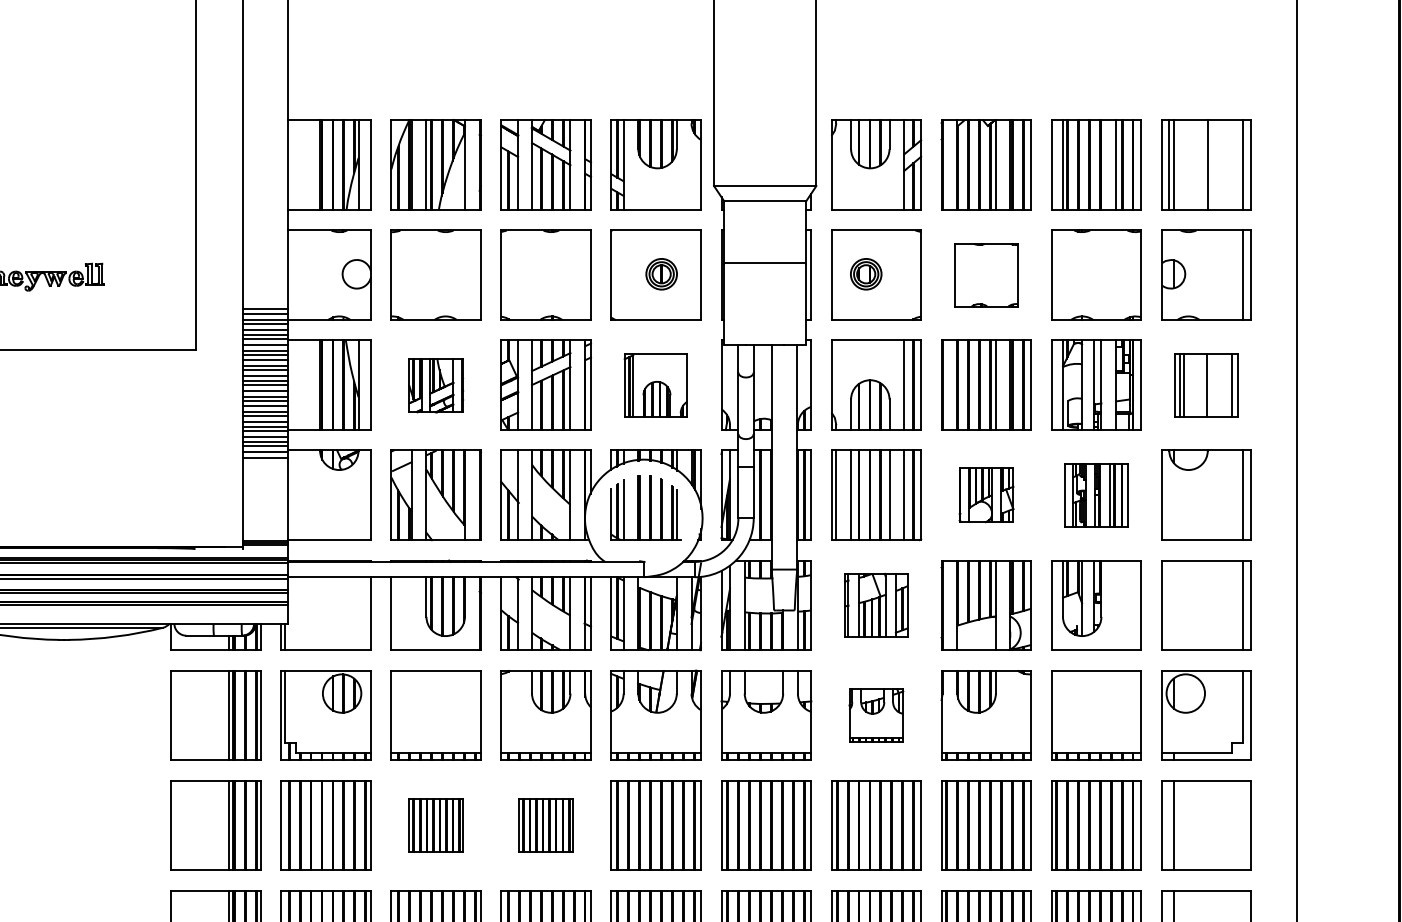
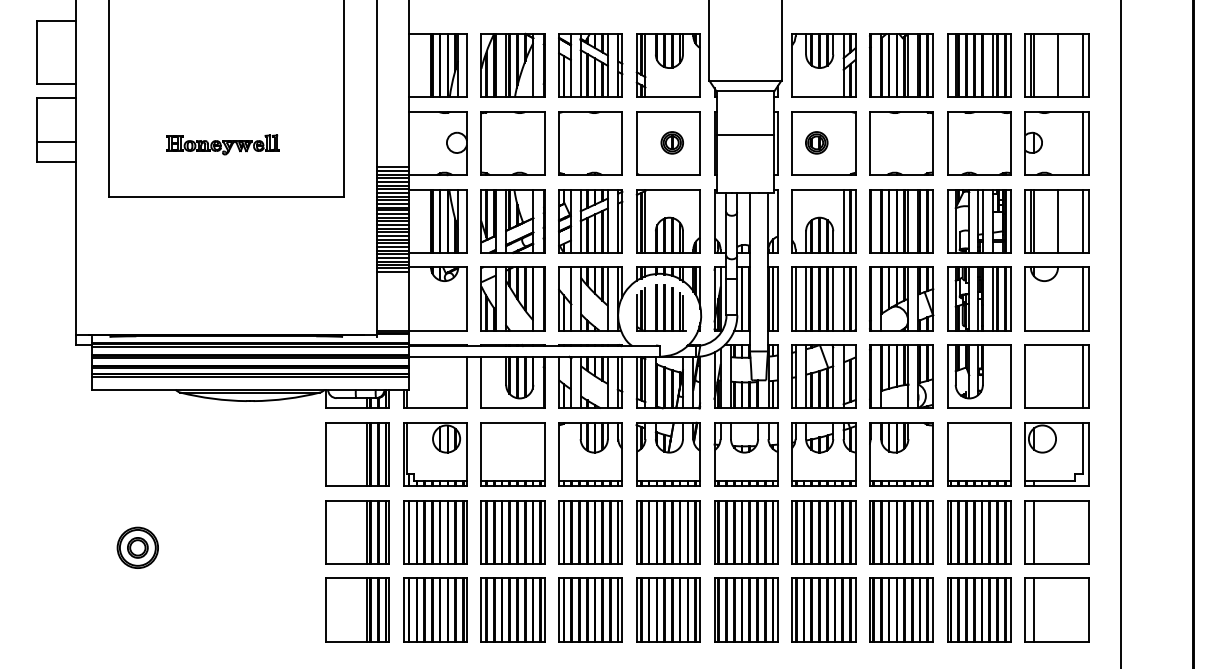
part: (986, 275) -> (901, 143), size x1.43
part: (435, 385) -> (512, 221), size x1.67
part: (654, 385) -> (667, 221), size x1.43
part: (1205, 385) -> (1056, 221), size x1.43
part: (986, 494) -> (901, 298), size x1.67
part: (1096, 494) -> (979, 298), size x1.43
part: (875, 605) -> (823, 376), size x1.43
part: (875, 715) -> (823, 454), size x1.67
part: (435, 825) -> (512, 532), size x1.67
part: (545, 825) -> (590, 532), size x1.67

